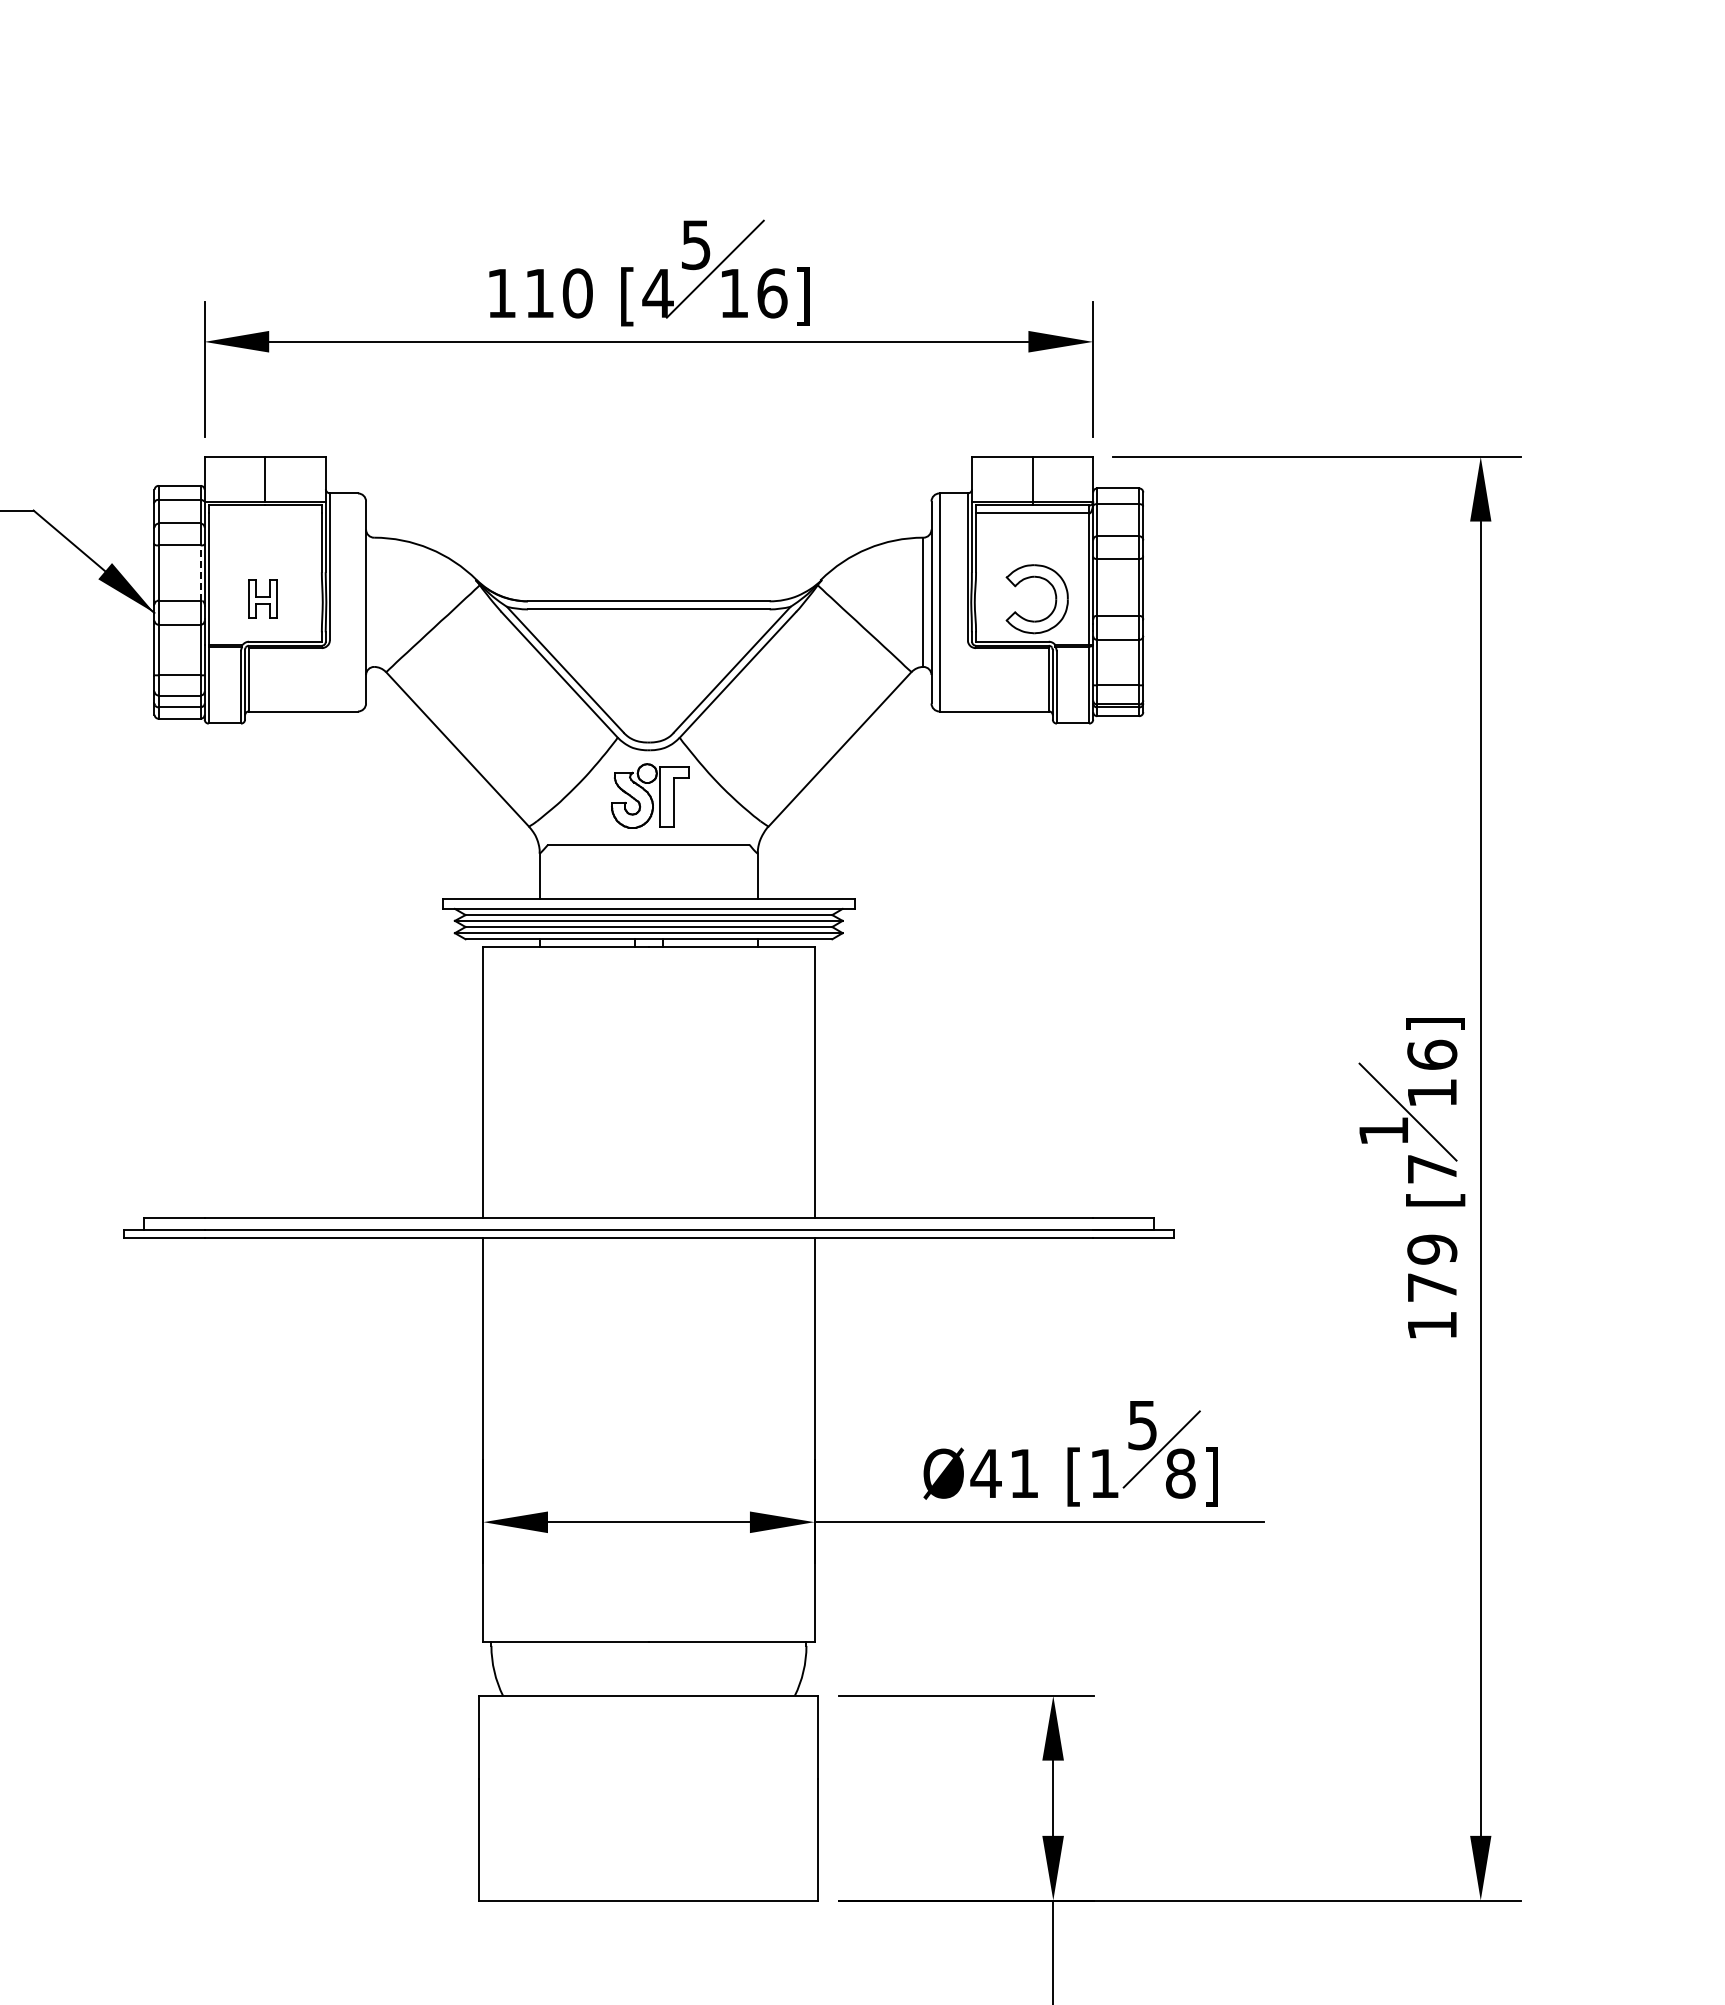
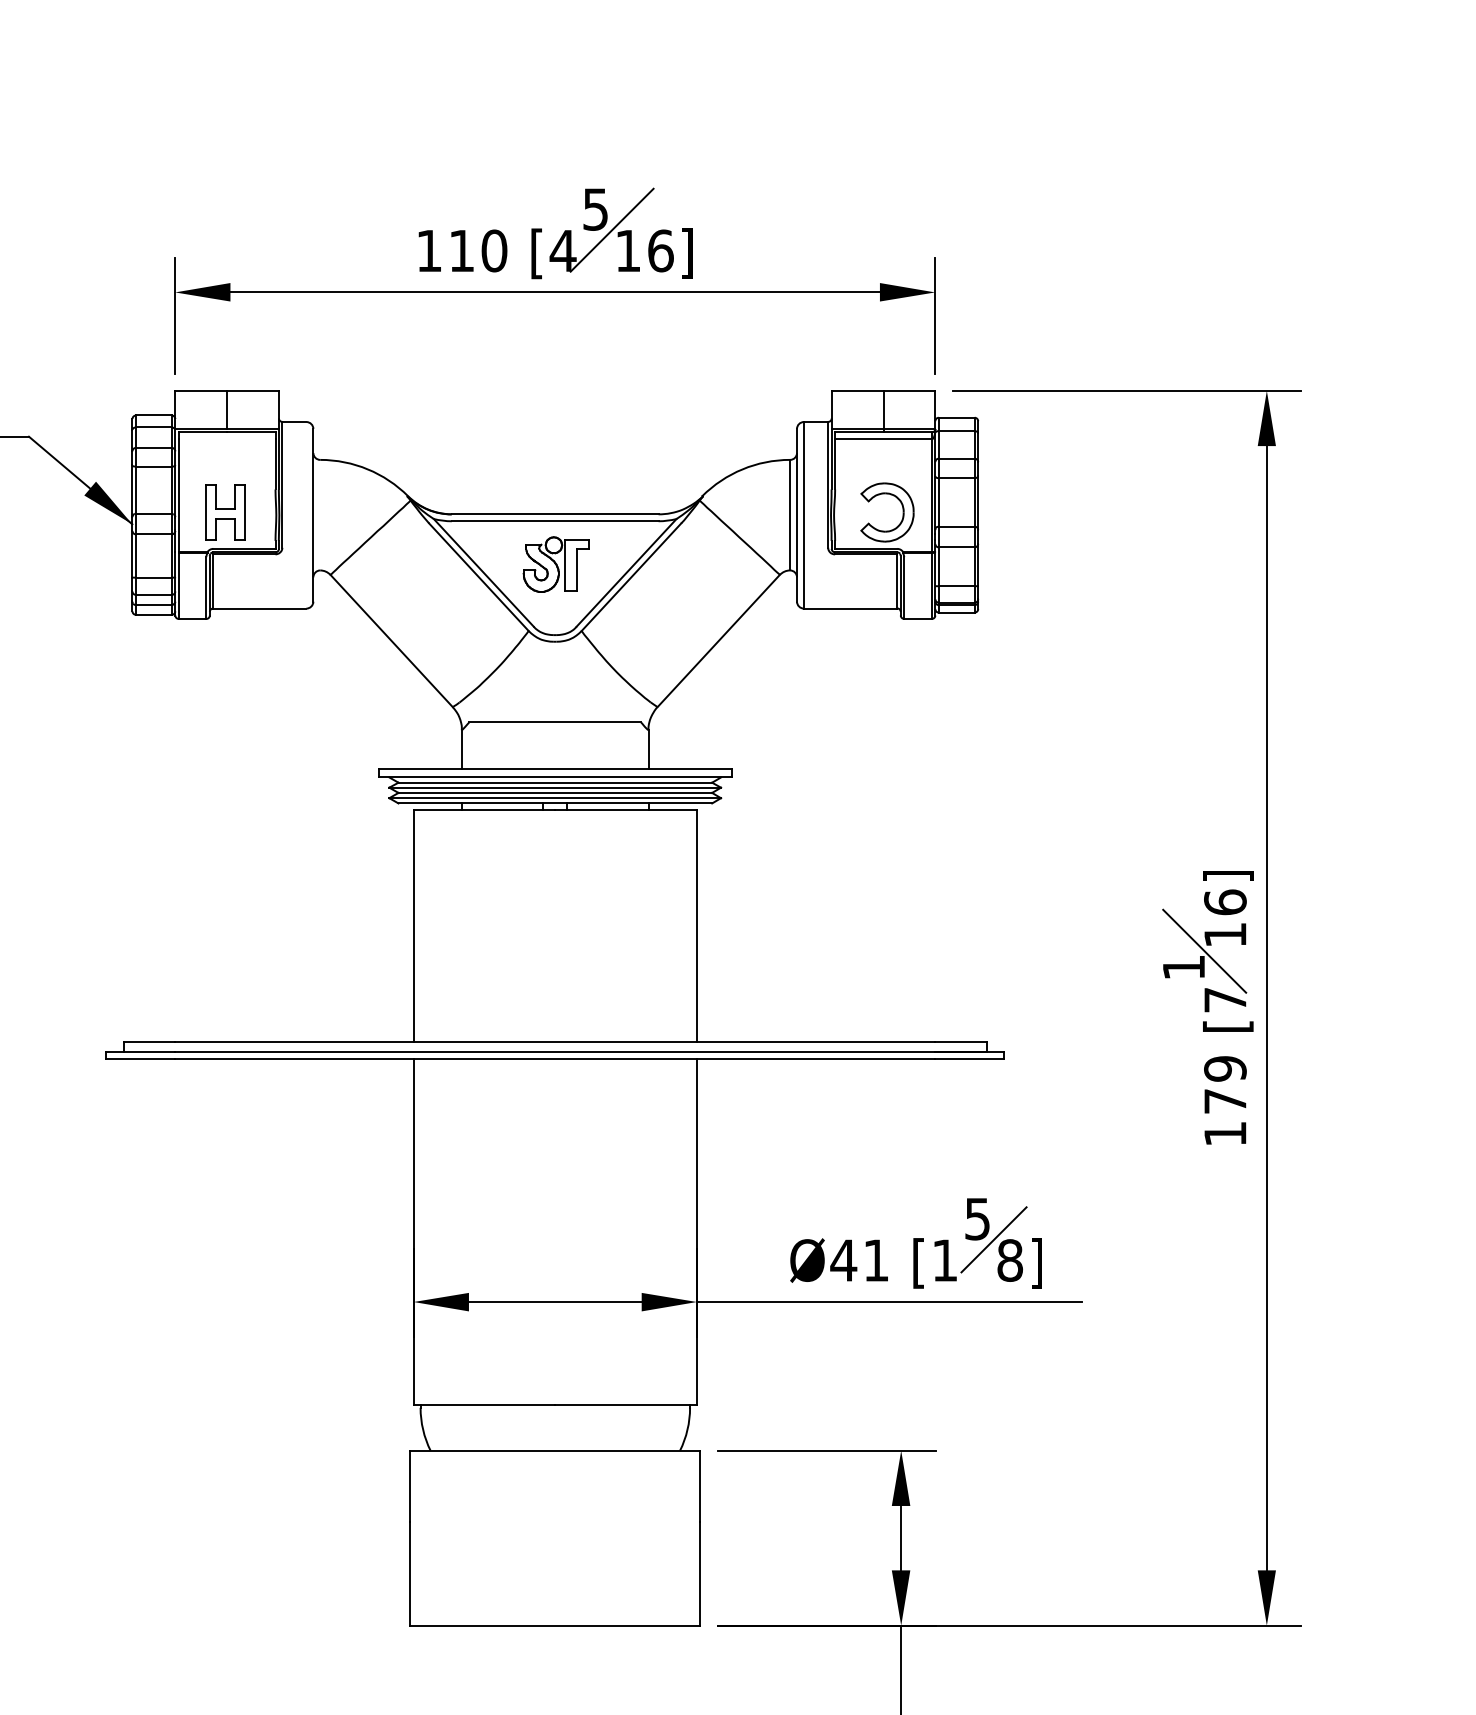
line: (200, 573) -> (171, 490), dashed -> solid
part: (262, 598) -> (224, 511), size x1.67
part: (650, 795) -> (556, 564), moved

